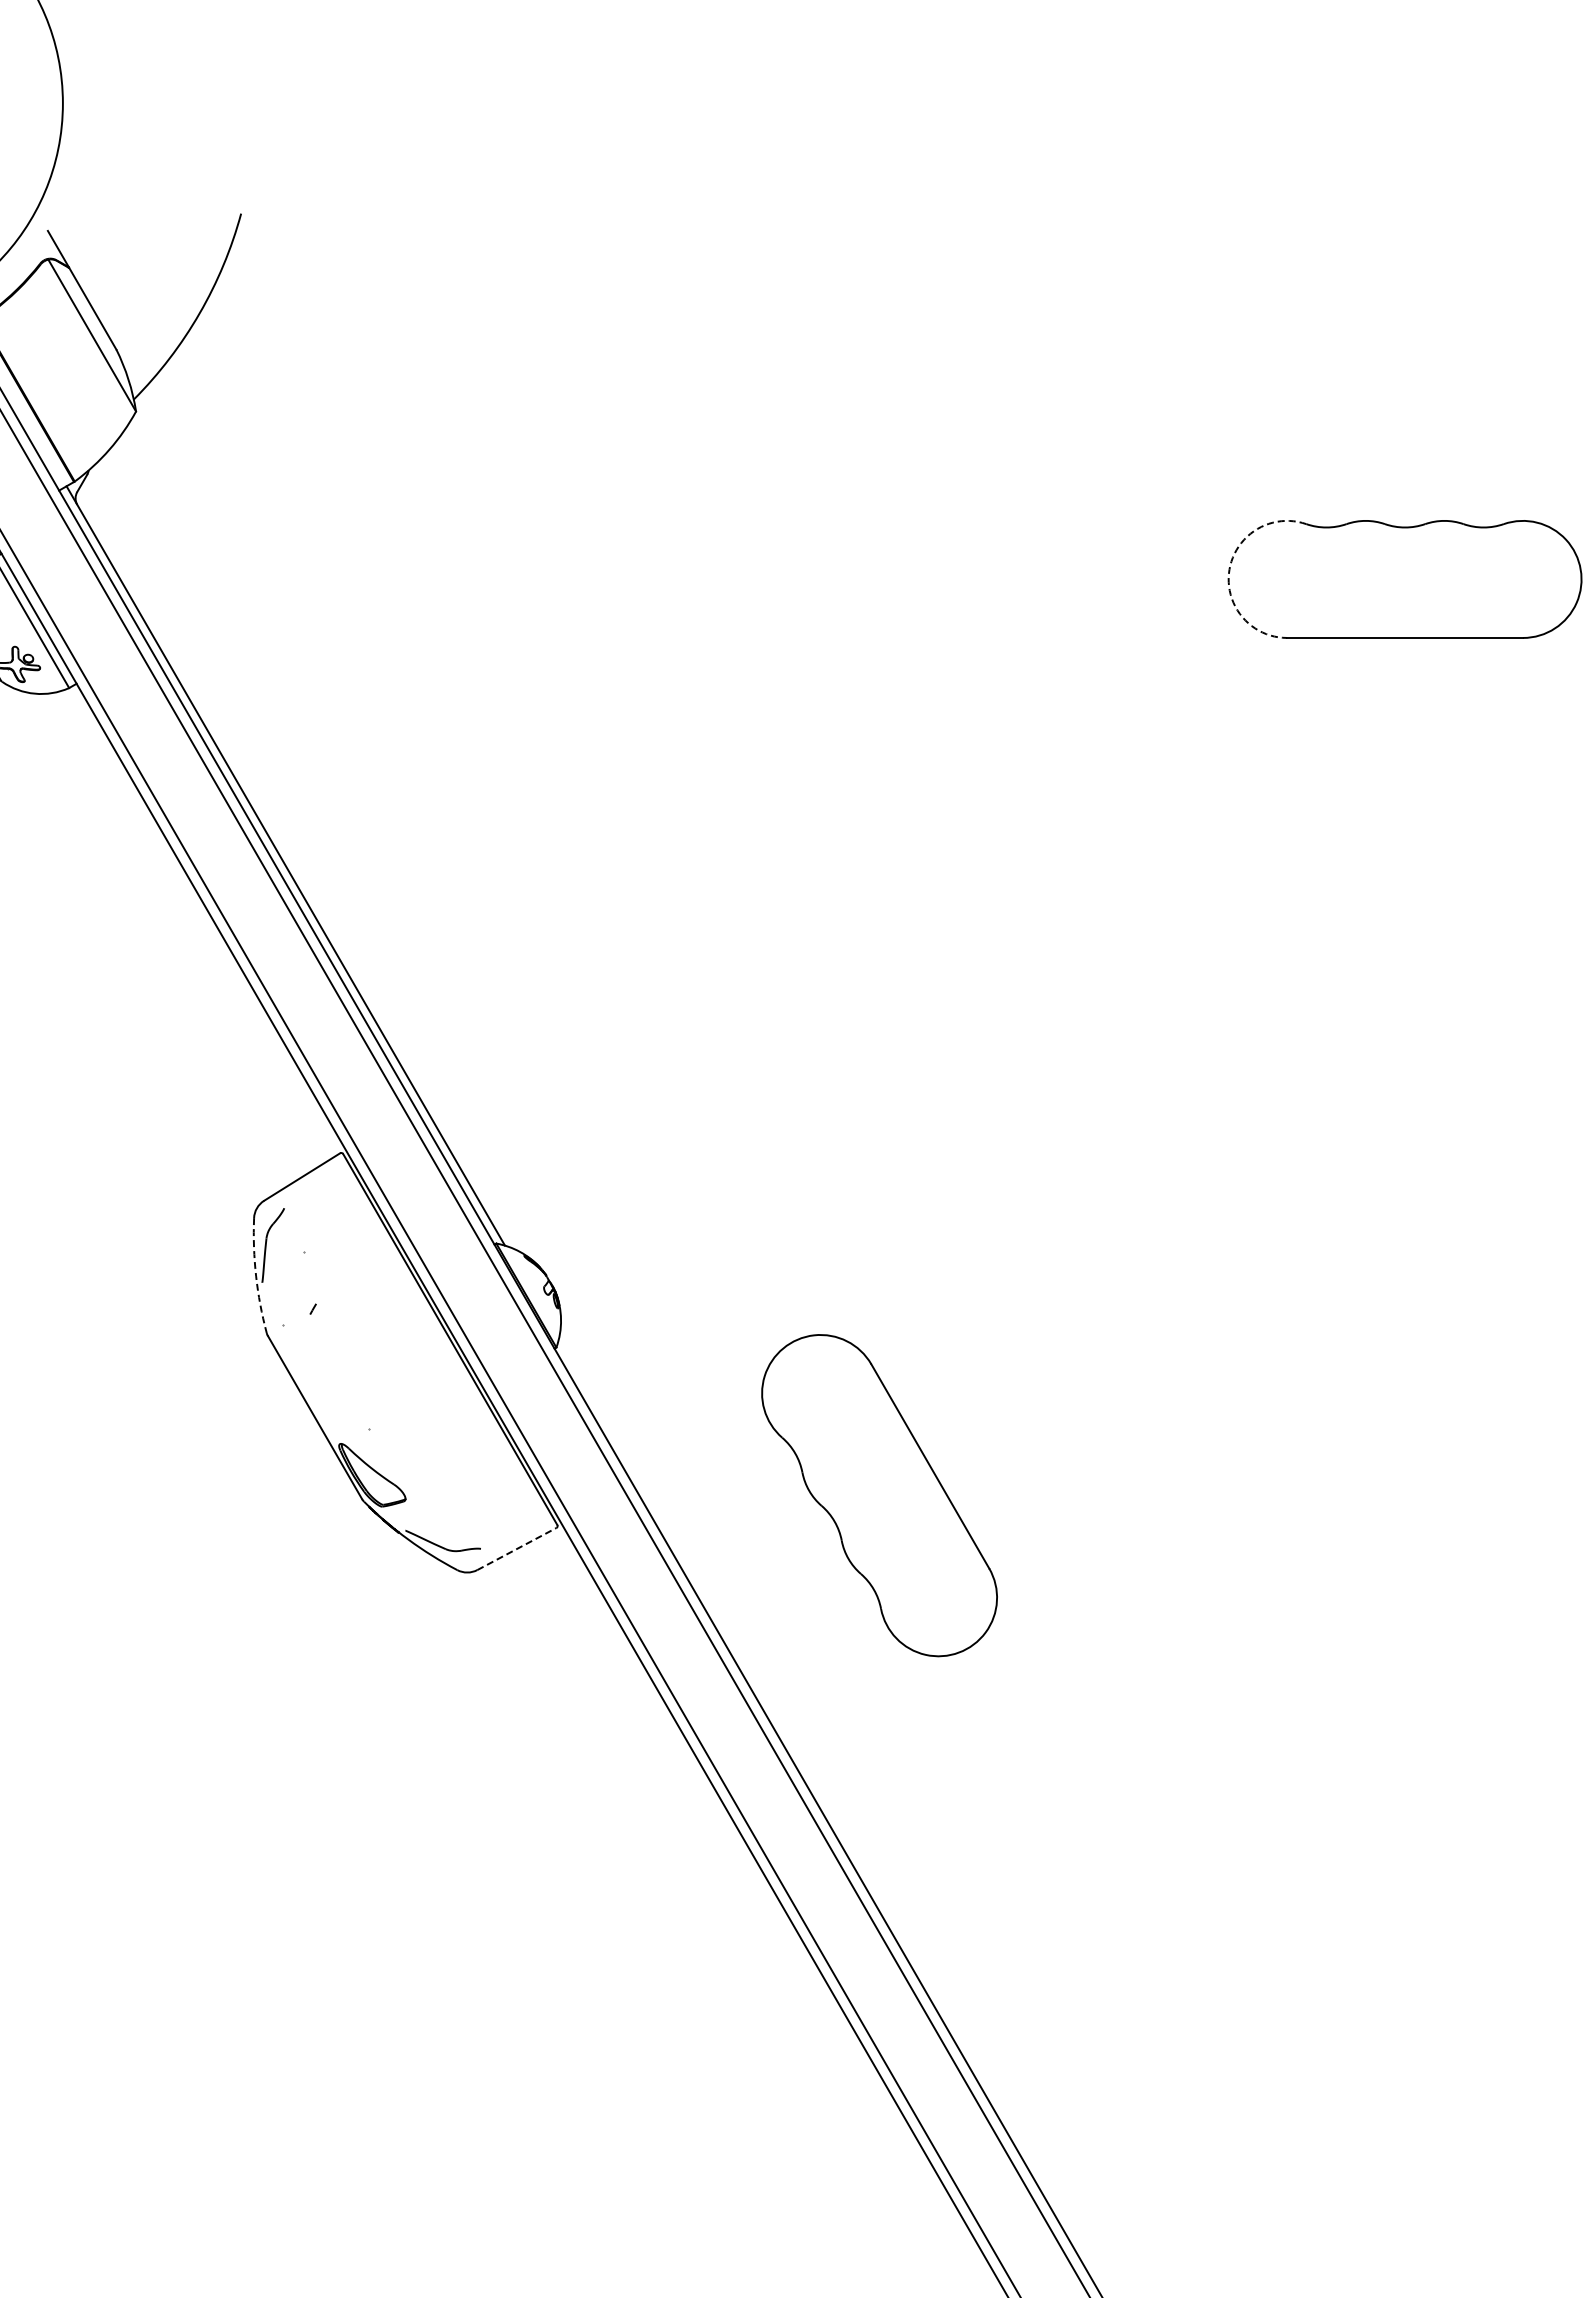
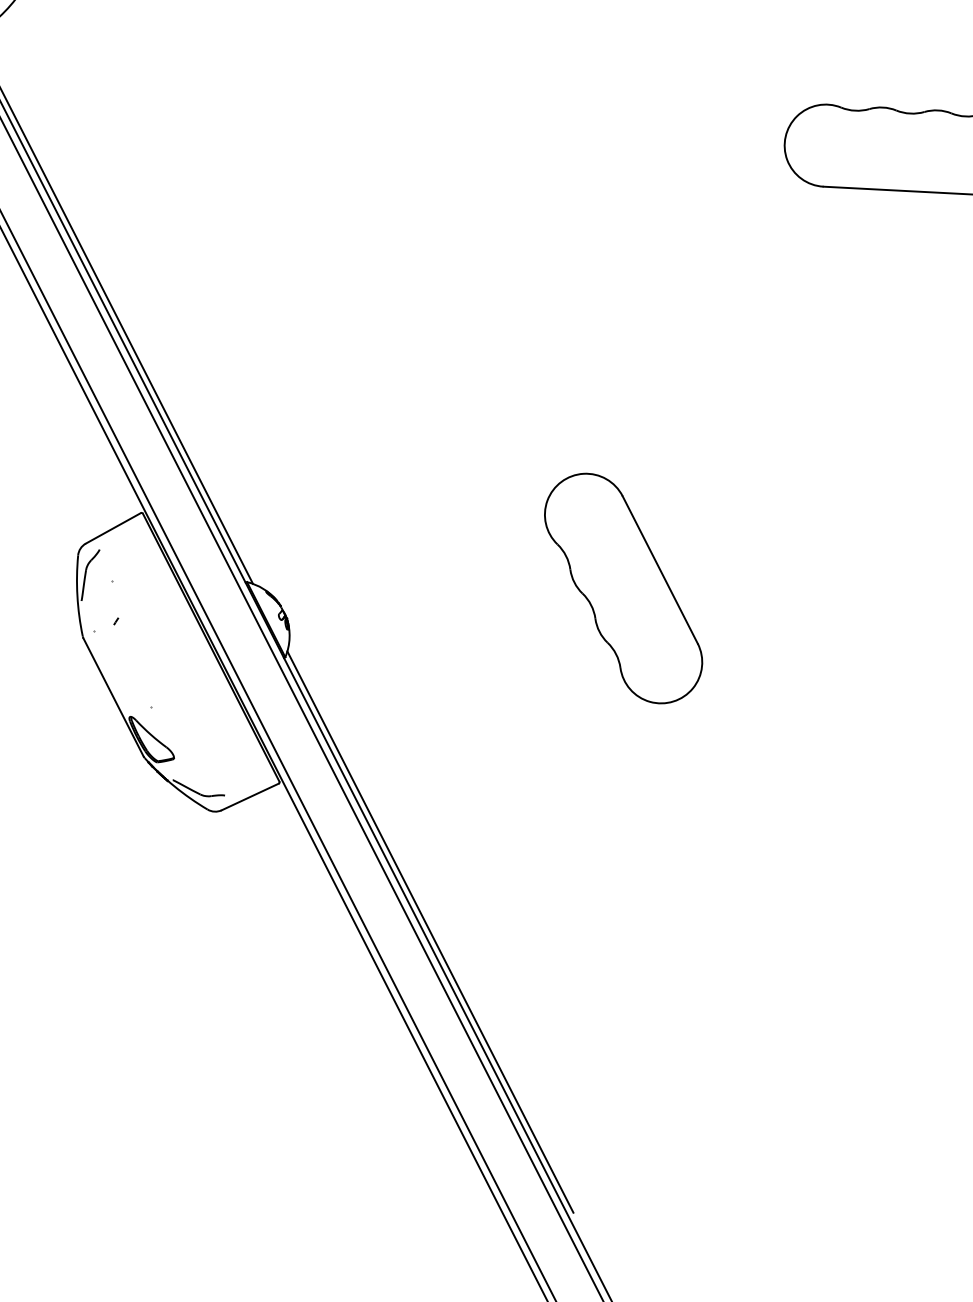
arc: (1229, 569) -> (785, 136), dashed -> solid
arc: (256, 1276) -> (77, 596), dashed -> solid
part: (879, 1495) -> (623, 588), moved
line: (516, 1549) -> (249, 797), dashed -> solid
line: (782, 1727) -> (429, 931), added

